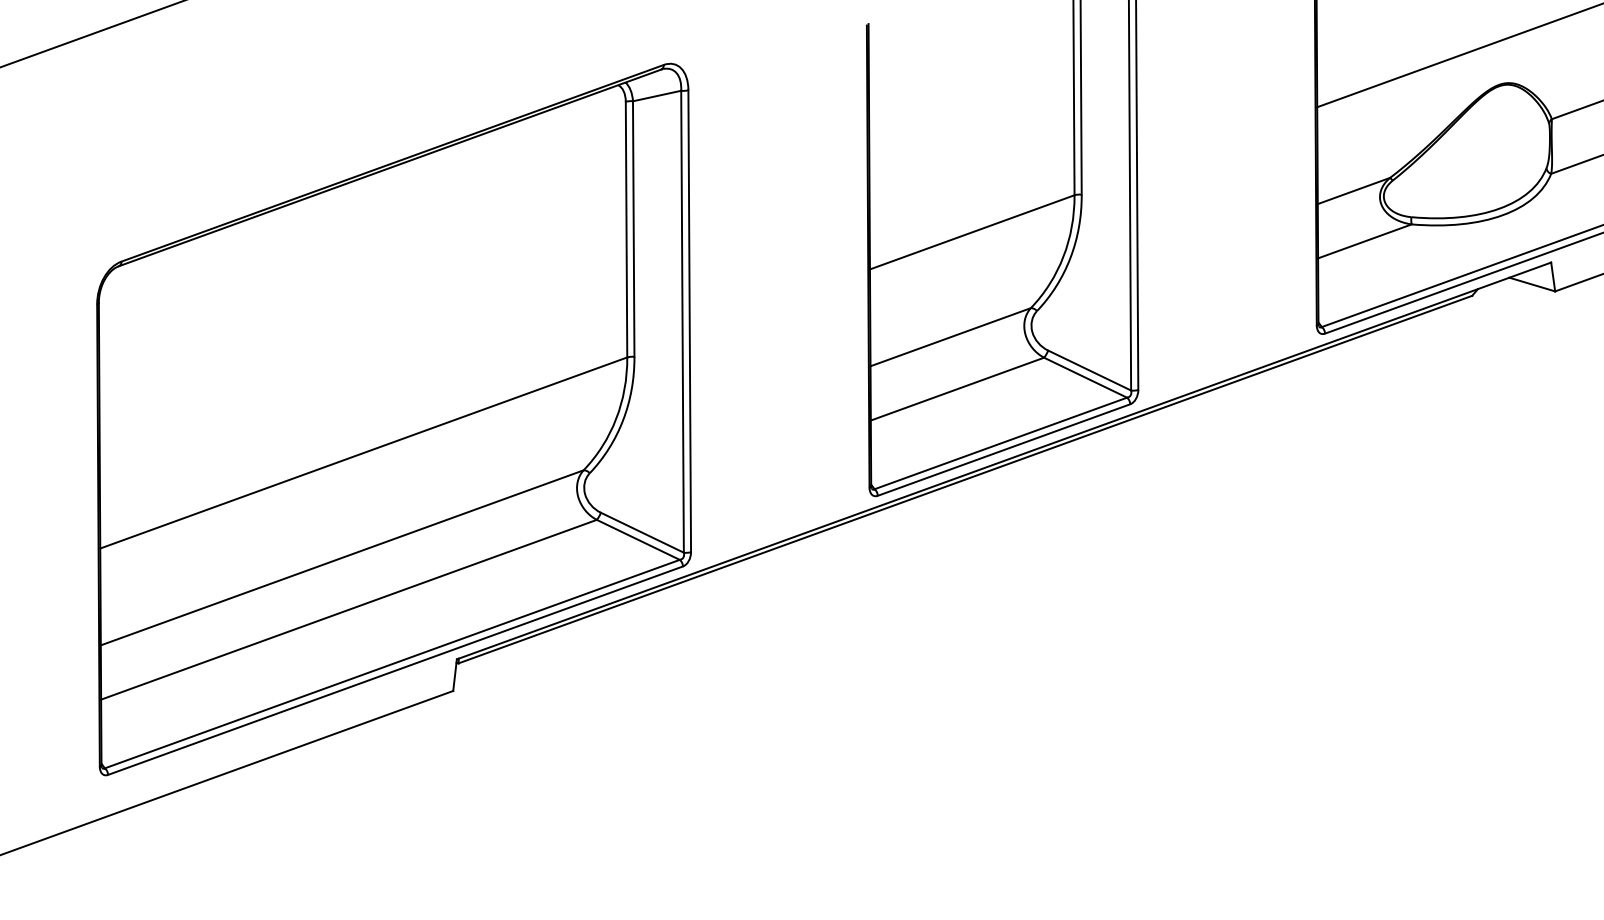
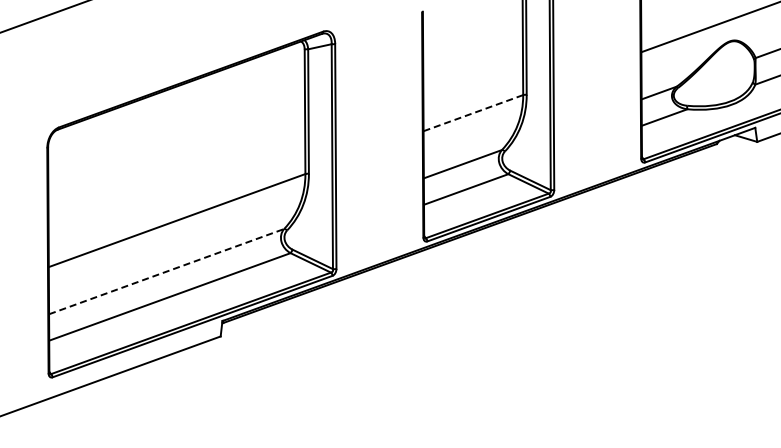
line: (972, 233) -> (473, 113), solid -> dashed
line: (344, 557) -> (167, 271), solid -> dashed

